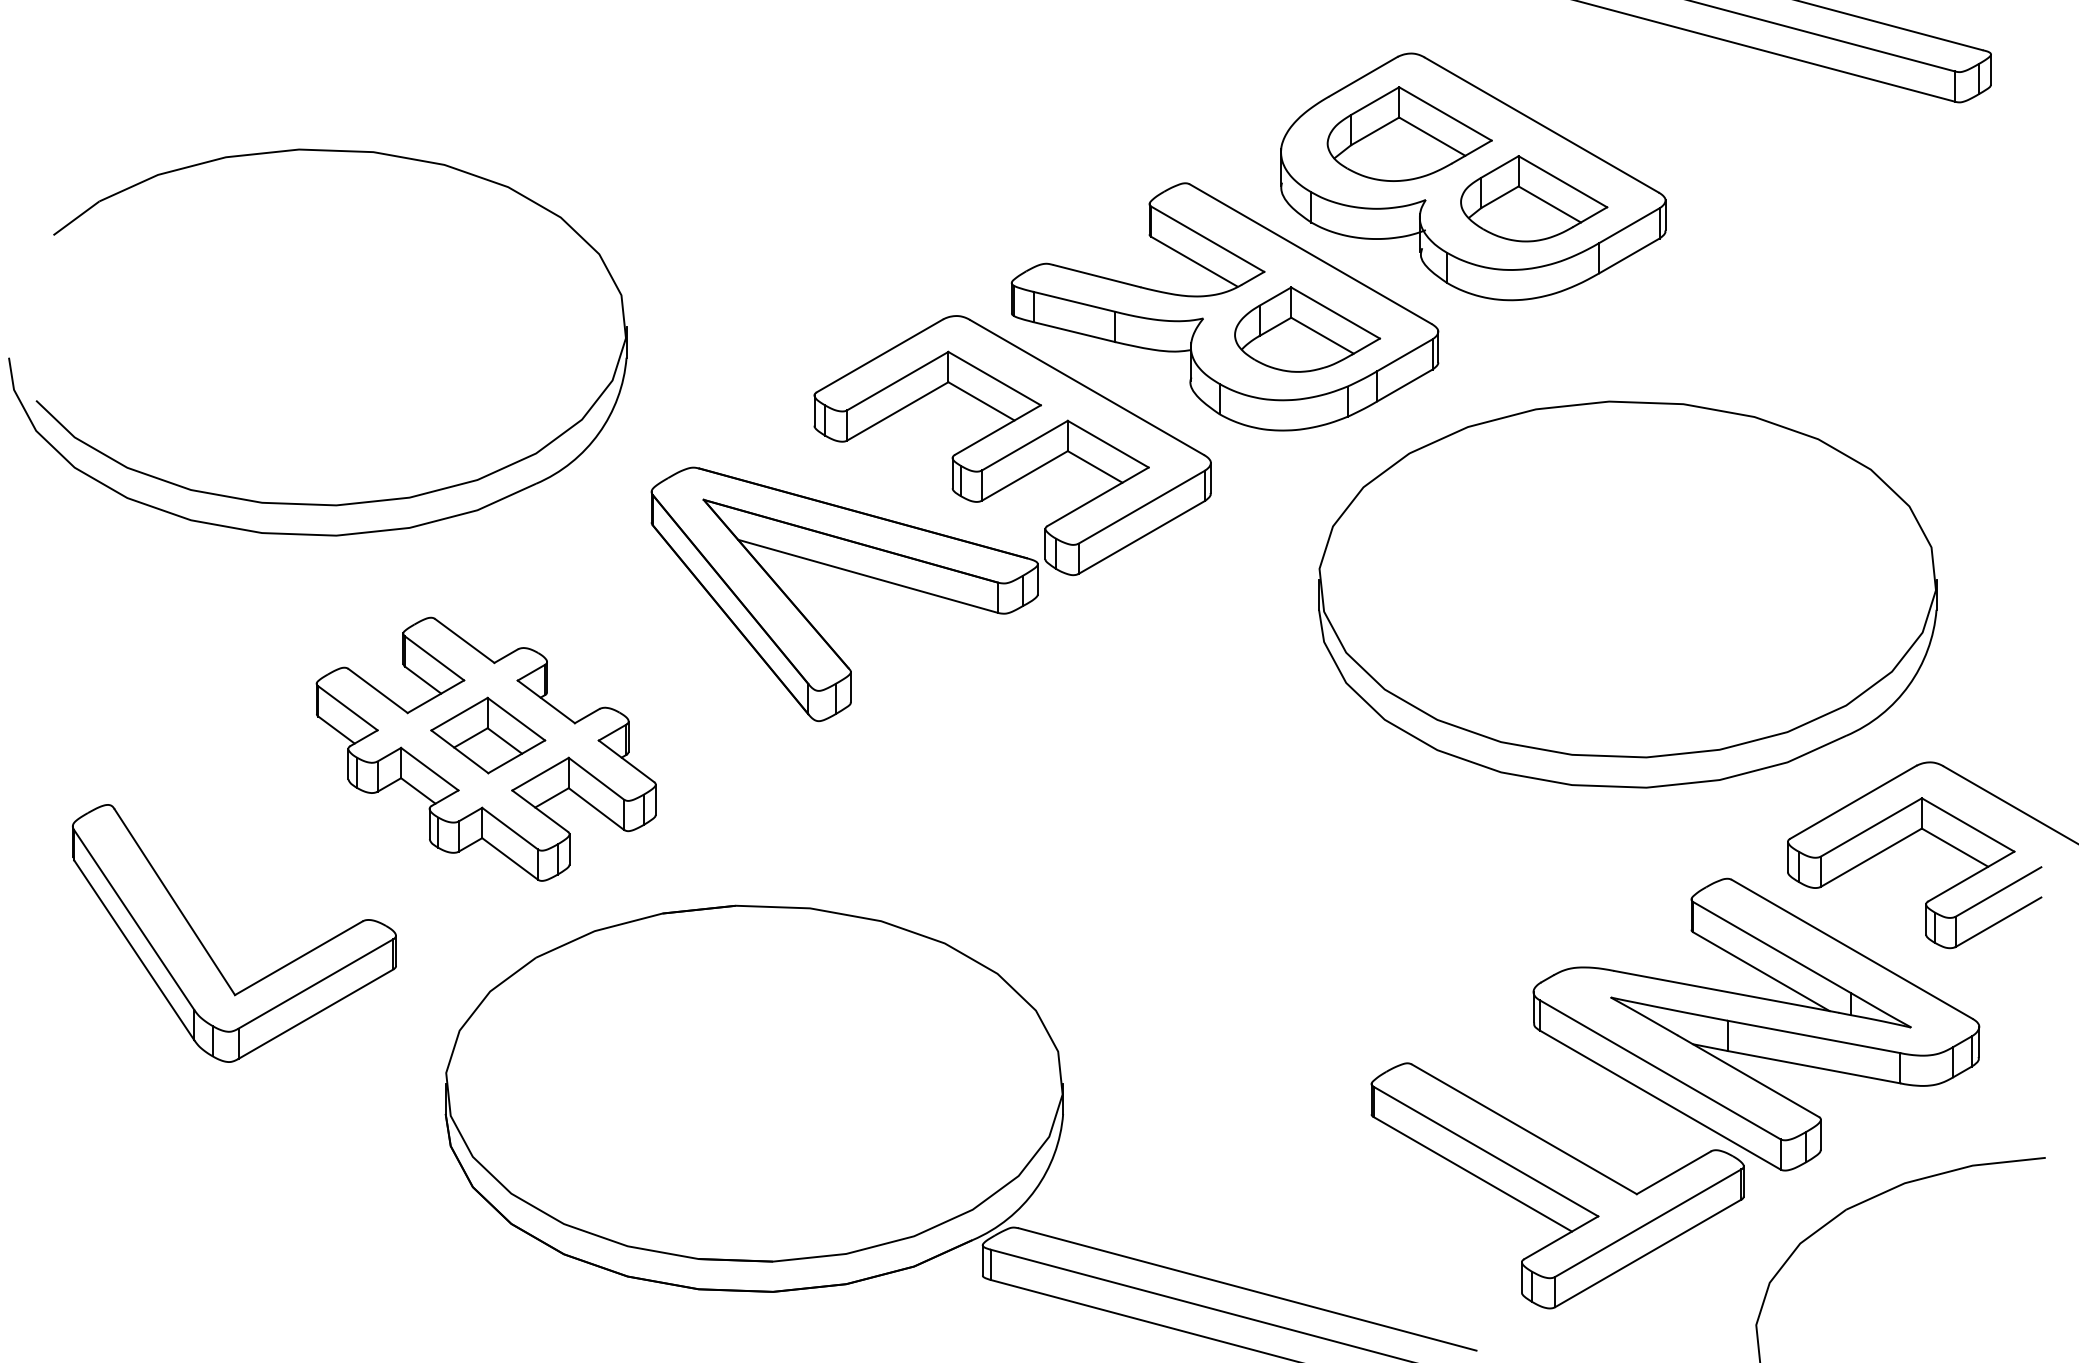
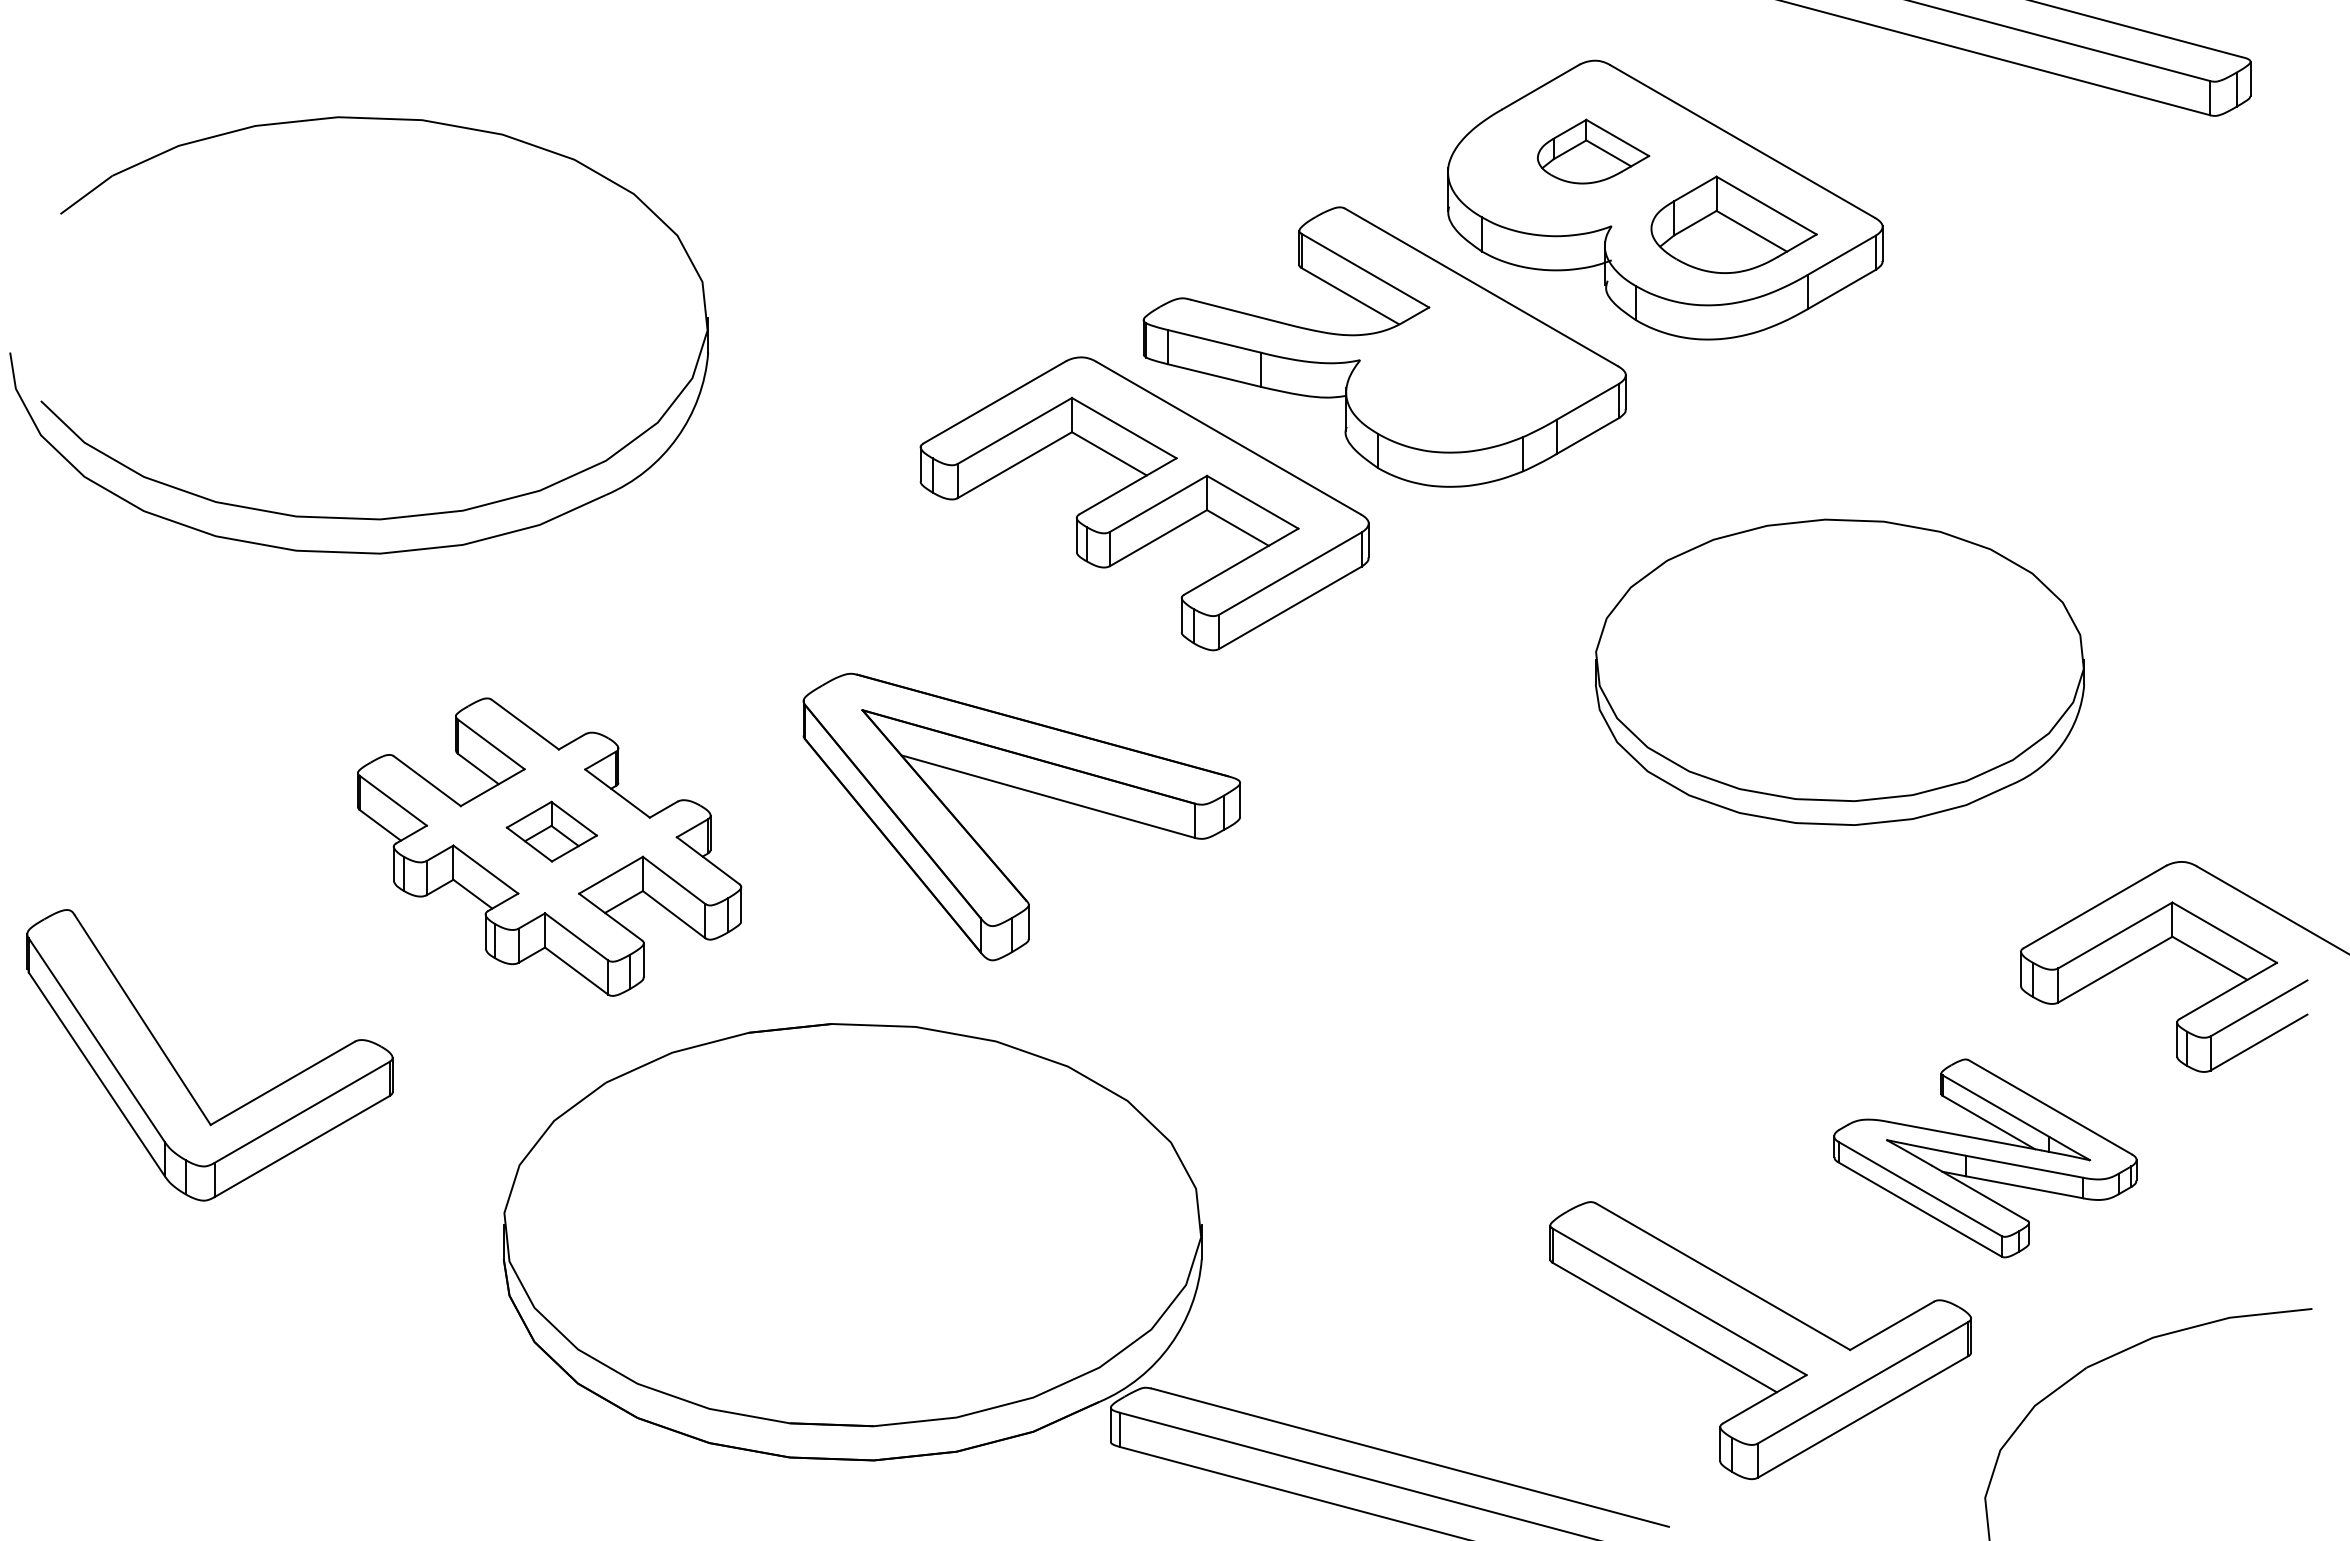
part: (1409, 133) -> (1593, 151), size x0.6
part: (1307, 329) -> (1477, 372), removed
part: (317, 503) -> (358, 517), moved
part: (851, 572) -> (1029, 792), moved
part: (1627, 594) -> (1839, 672), size x0.7
part: (487, 735) -> (551, 831), size x0.7
part: (207, 950) -> (179, 1074), moved
part: (1756, 1024) -> (1985, 1158), size x0.6

